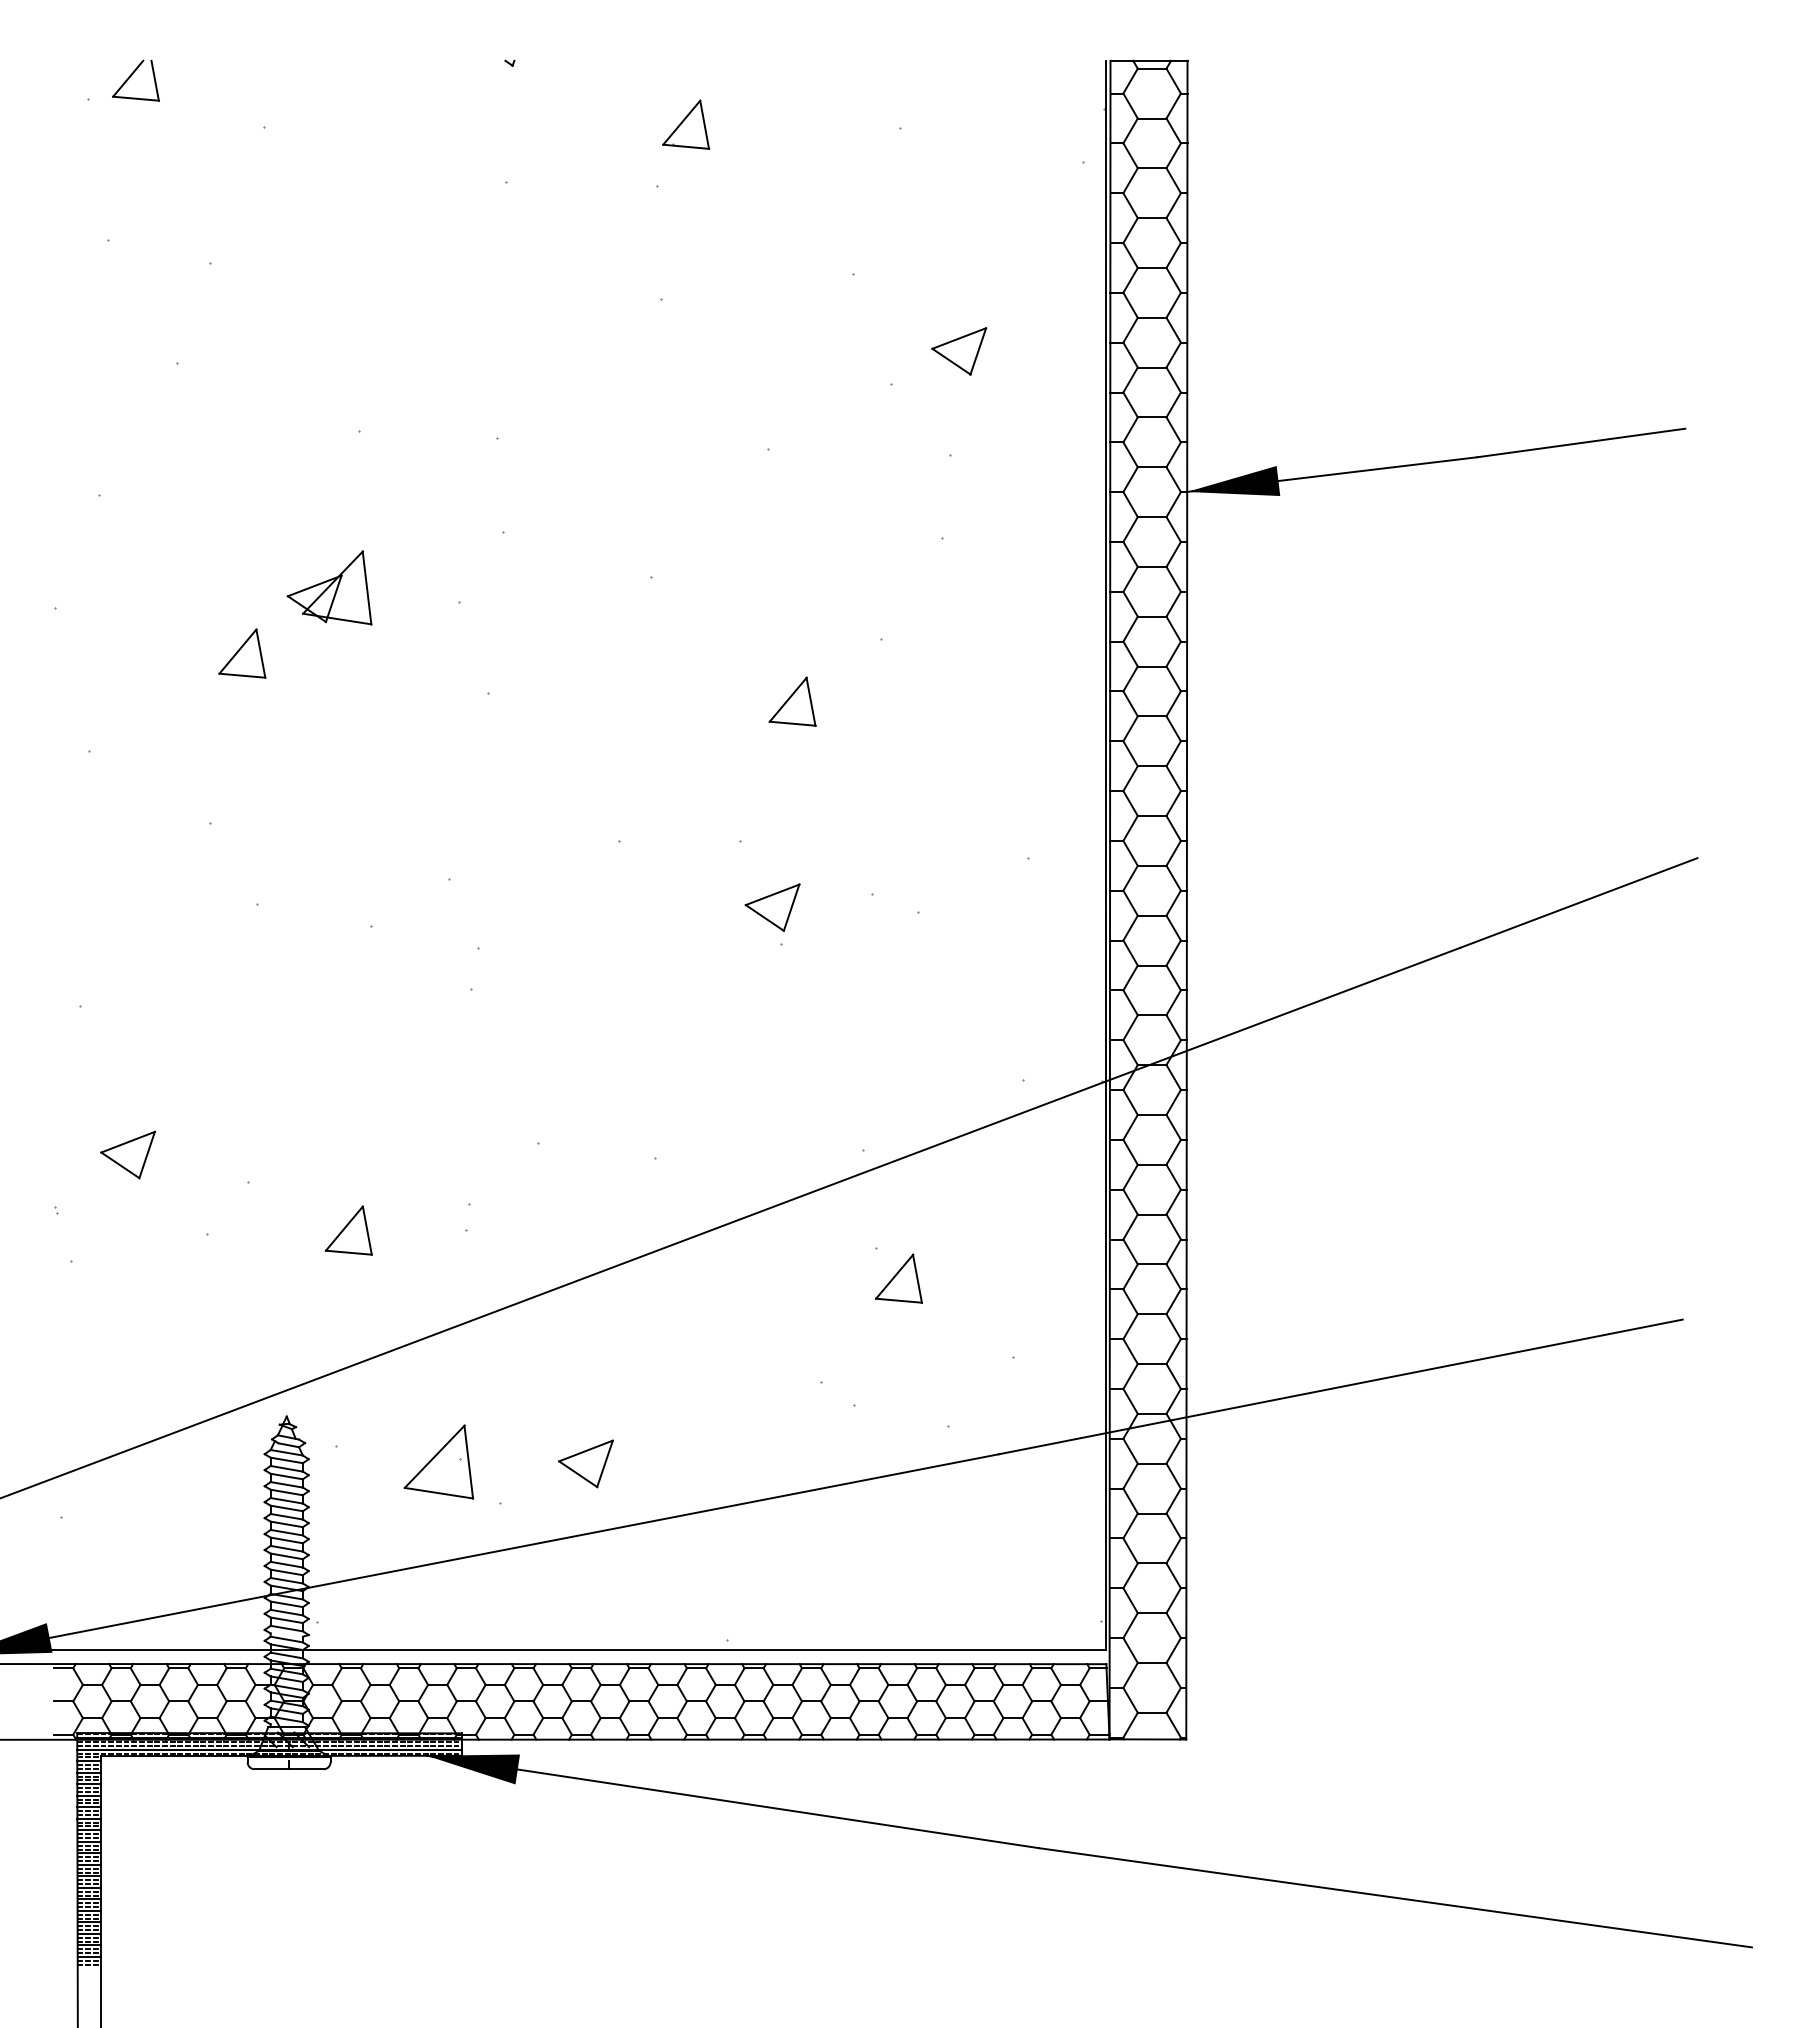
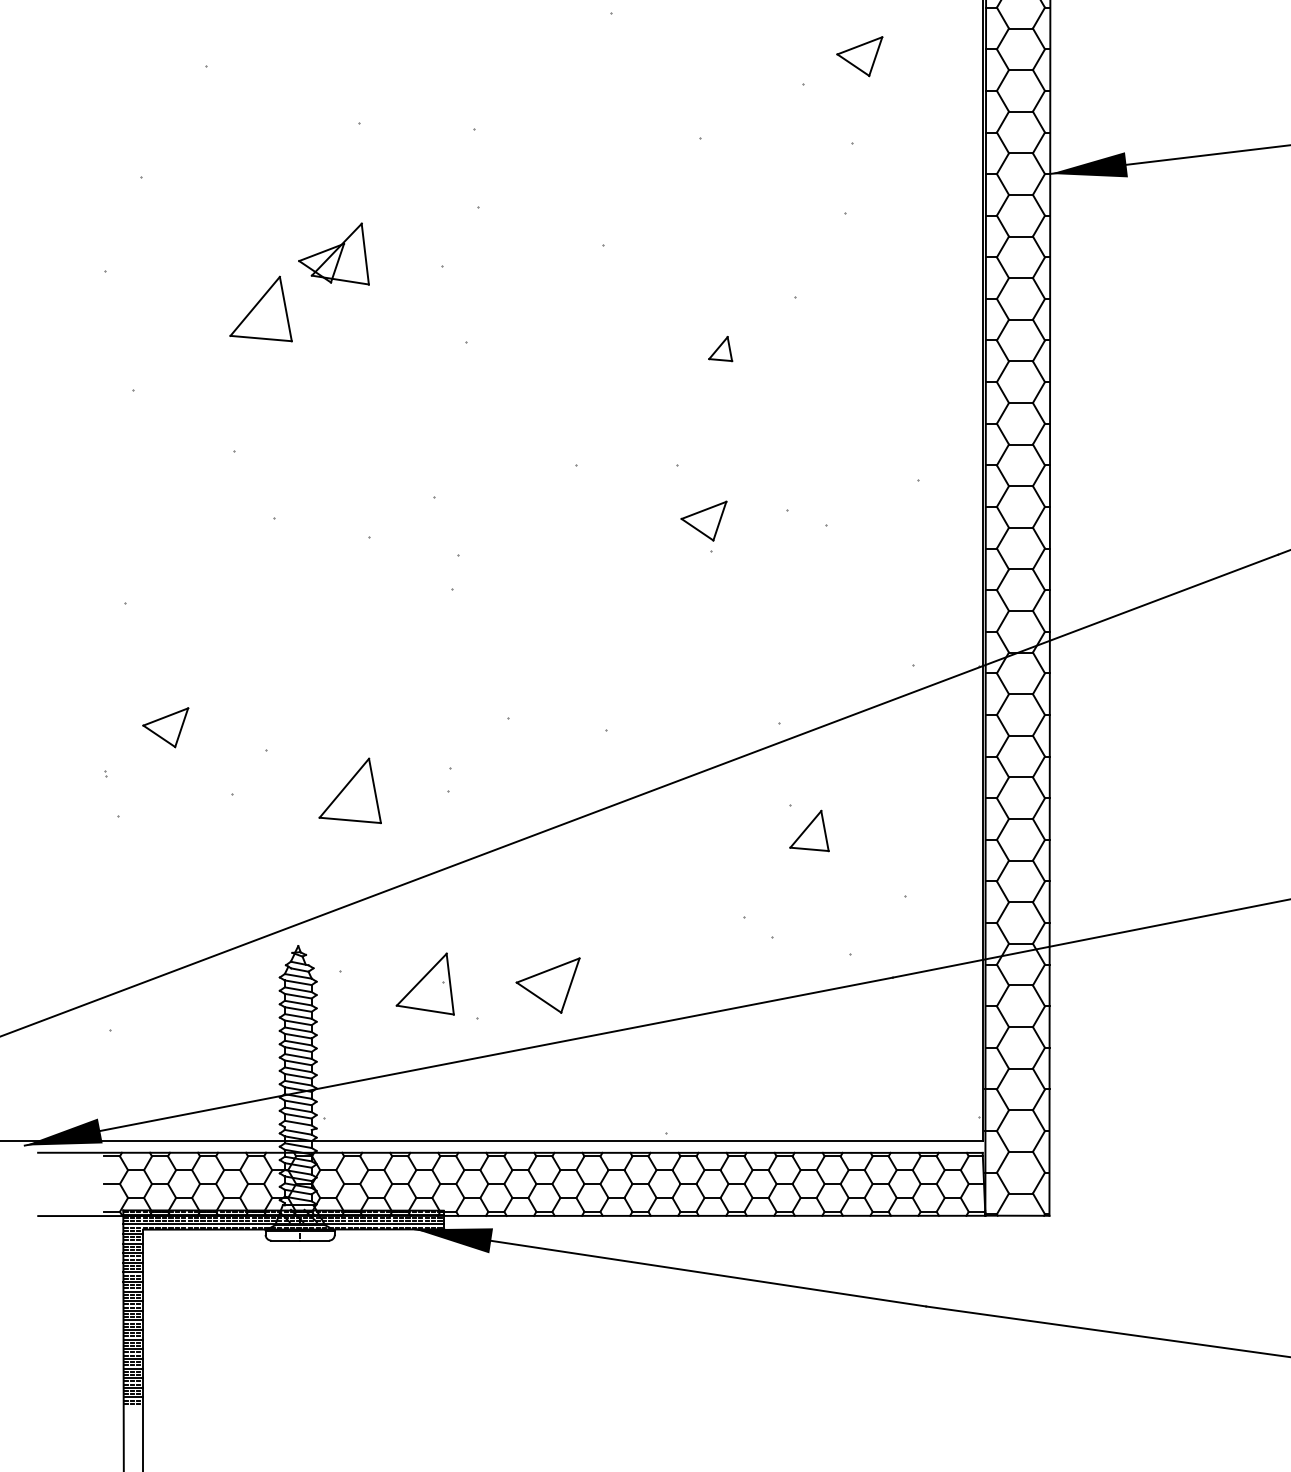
part: (242, 653) -> (261, 308), size x1.6
part: (792, 701) -> (720, 348), size x0.6
part: (348, 1230) -> (349, 790), size x1.6
part: (585, 1463) -> (547, 985), size x1.4

